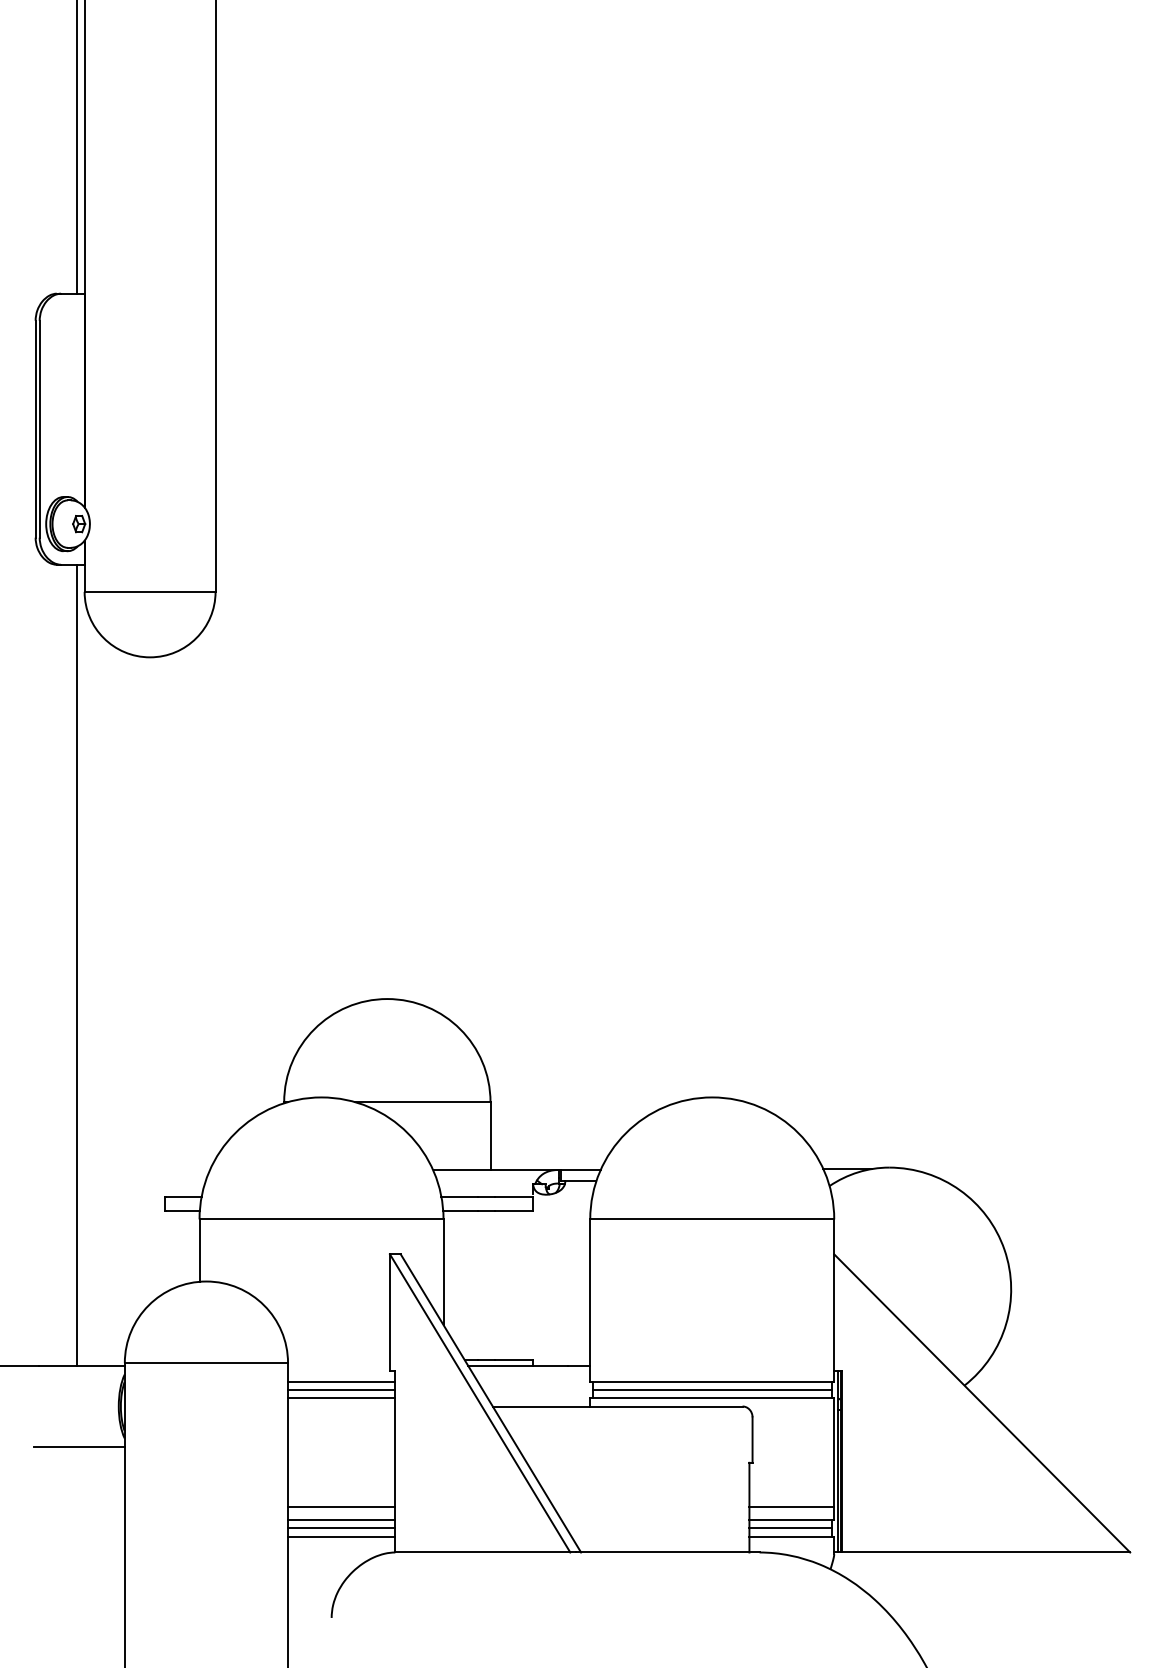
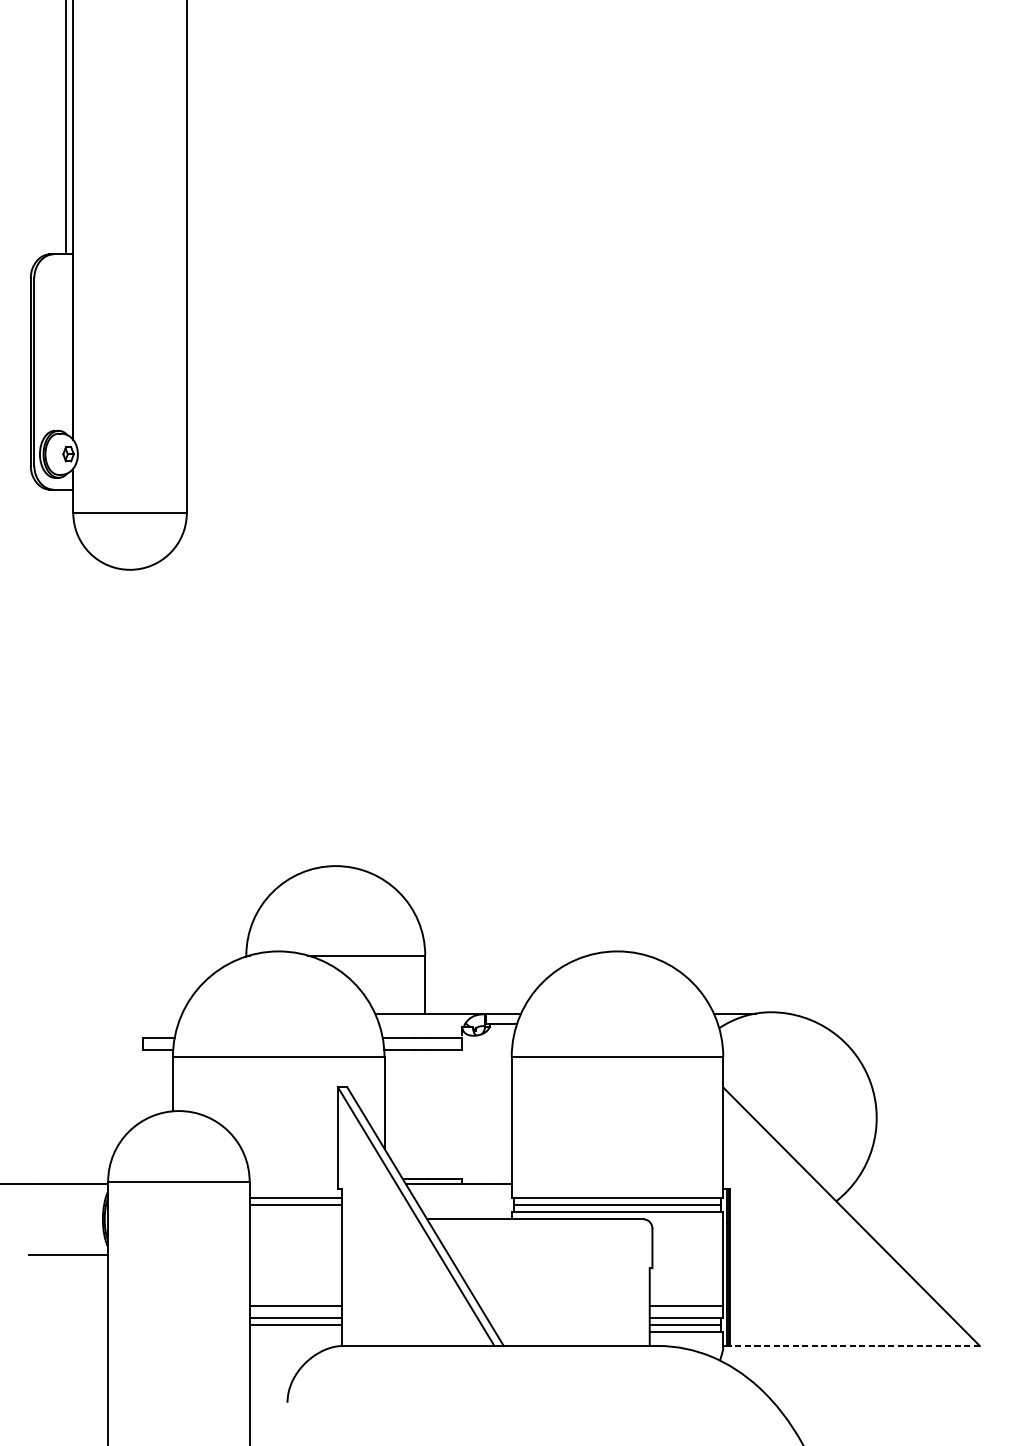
line: (76, 964) -> (66, 836), removed
line: (341, 1398) -> (296, 1212), removed
line: (341, 1536) -> (296, 1332), removed
line: (986, 1552) -> (855, 1346), solid -> dashed

